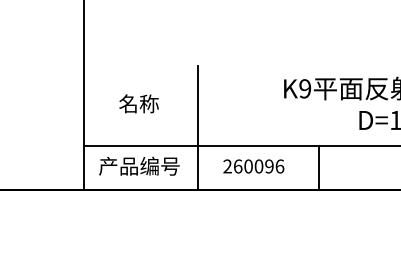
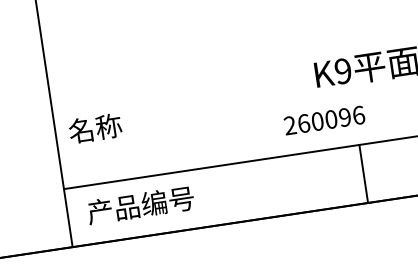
text: (138, 103) -> (94, 128), moved
line: (198, 127) -> (210, 142), removed
text: (253, 166) -> (324, 120), moved
line: (319, 167) -> (364, 173), moved

